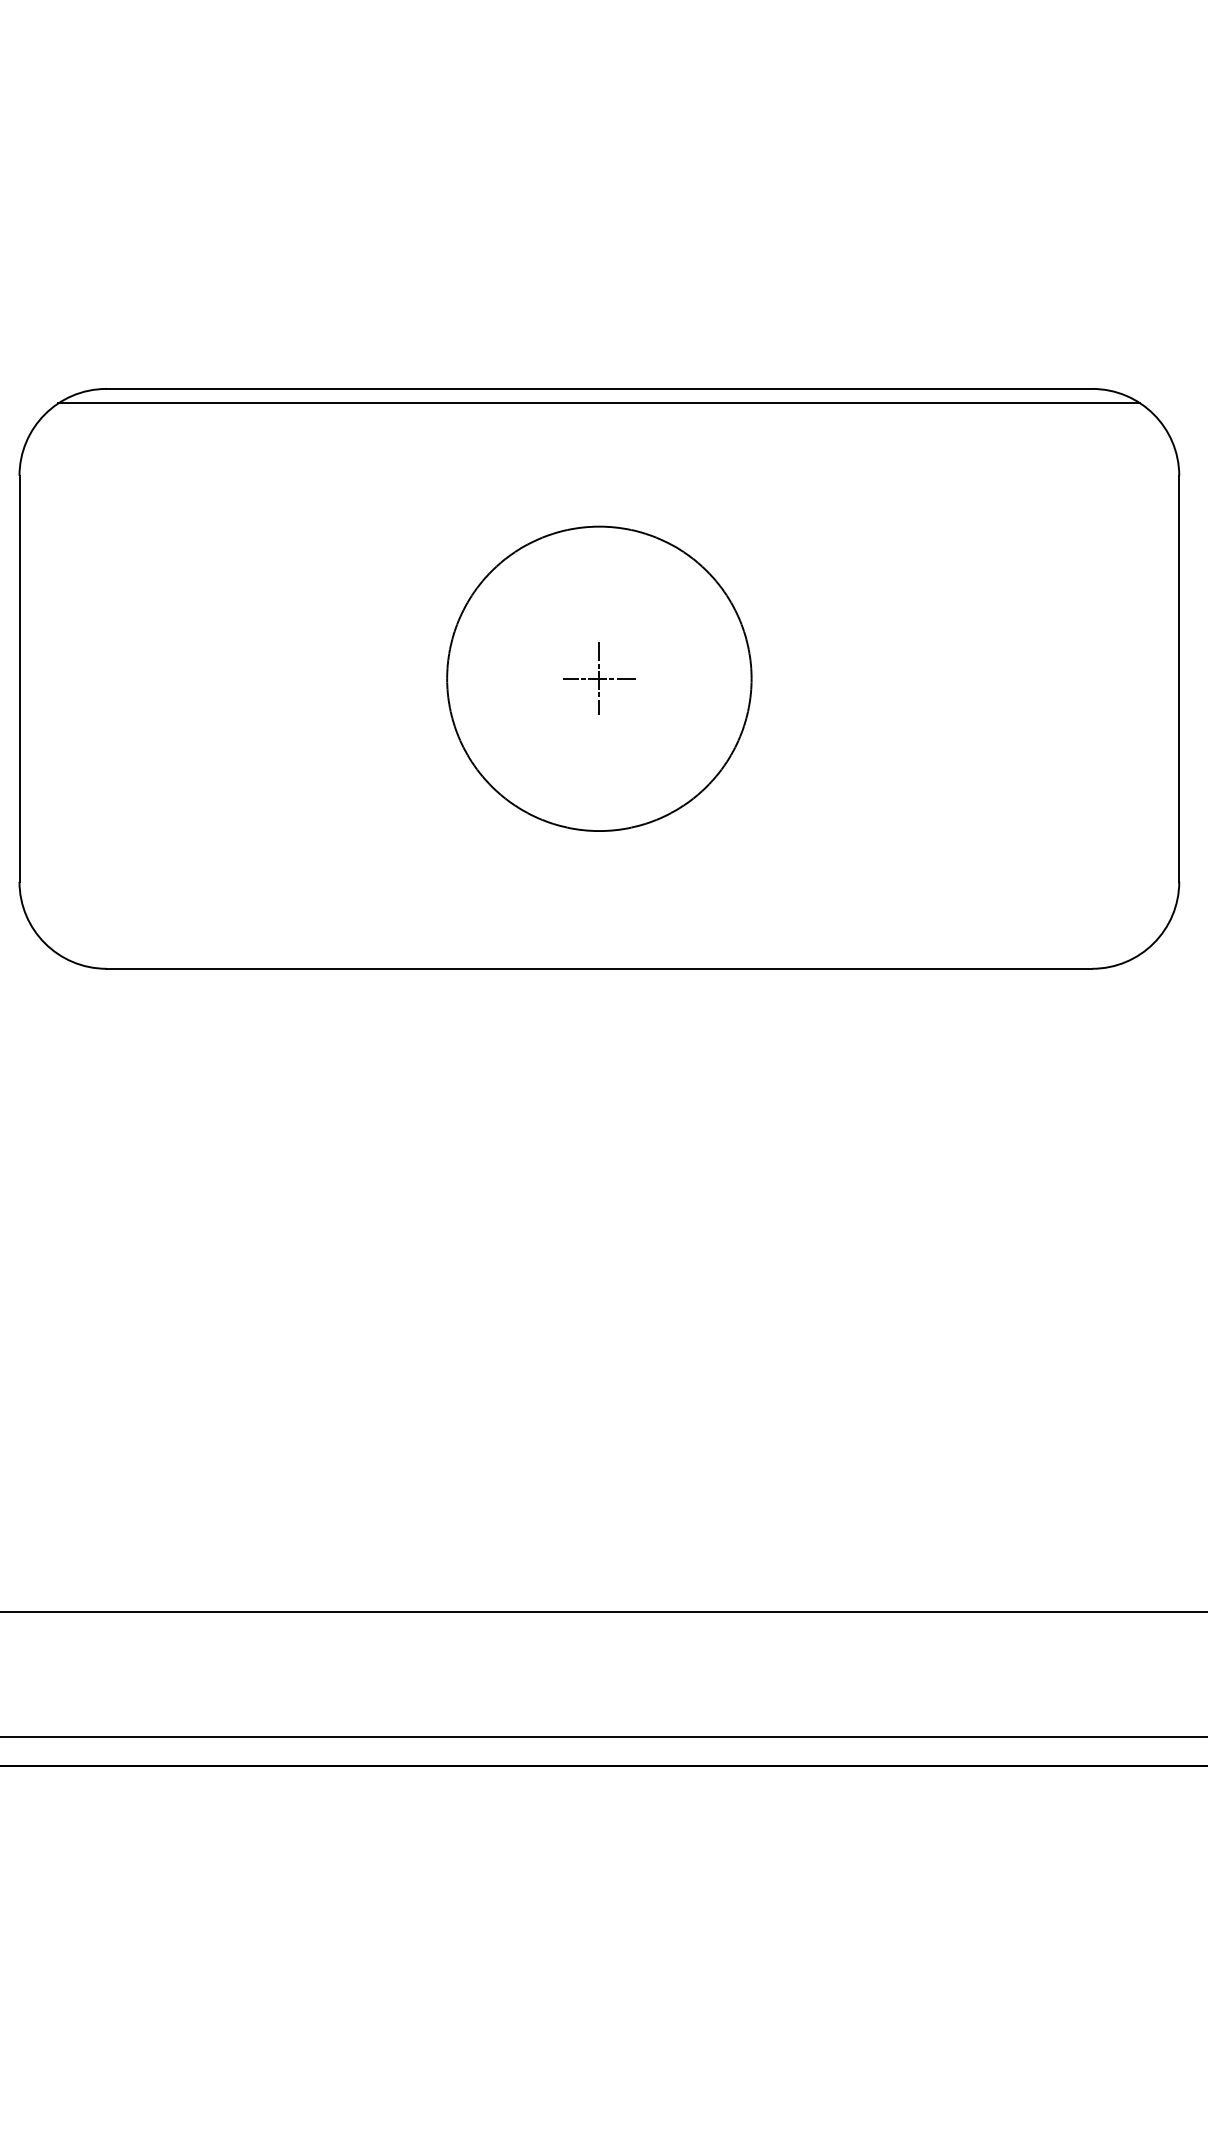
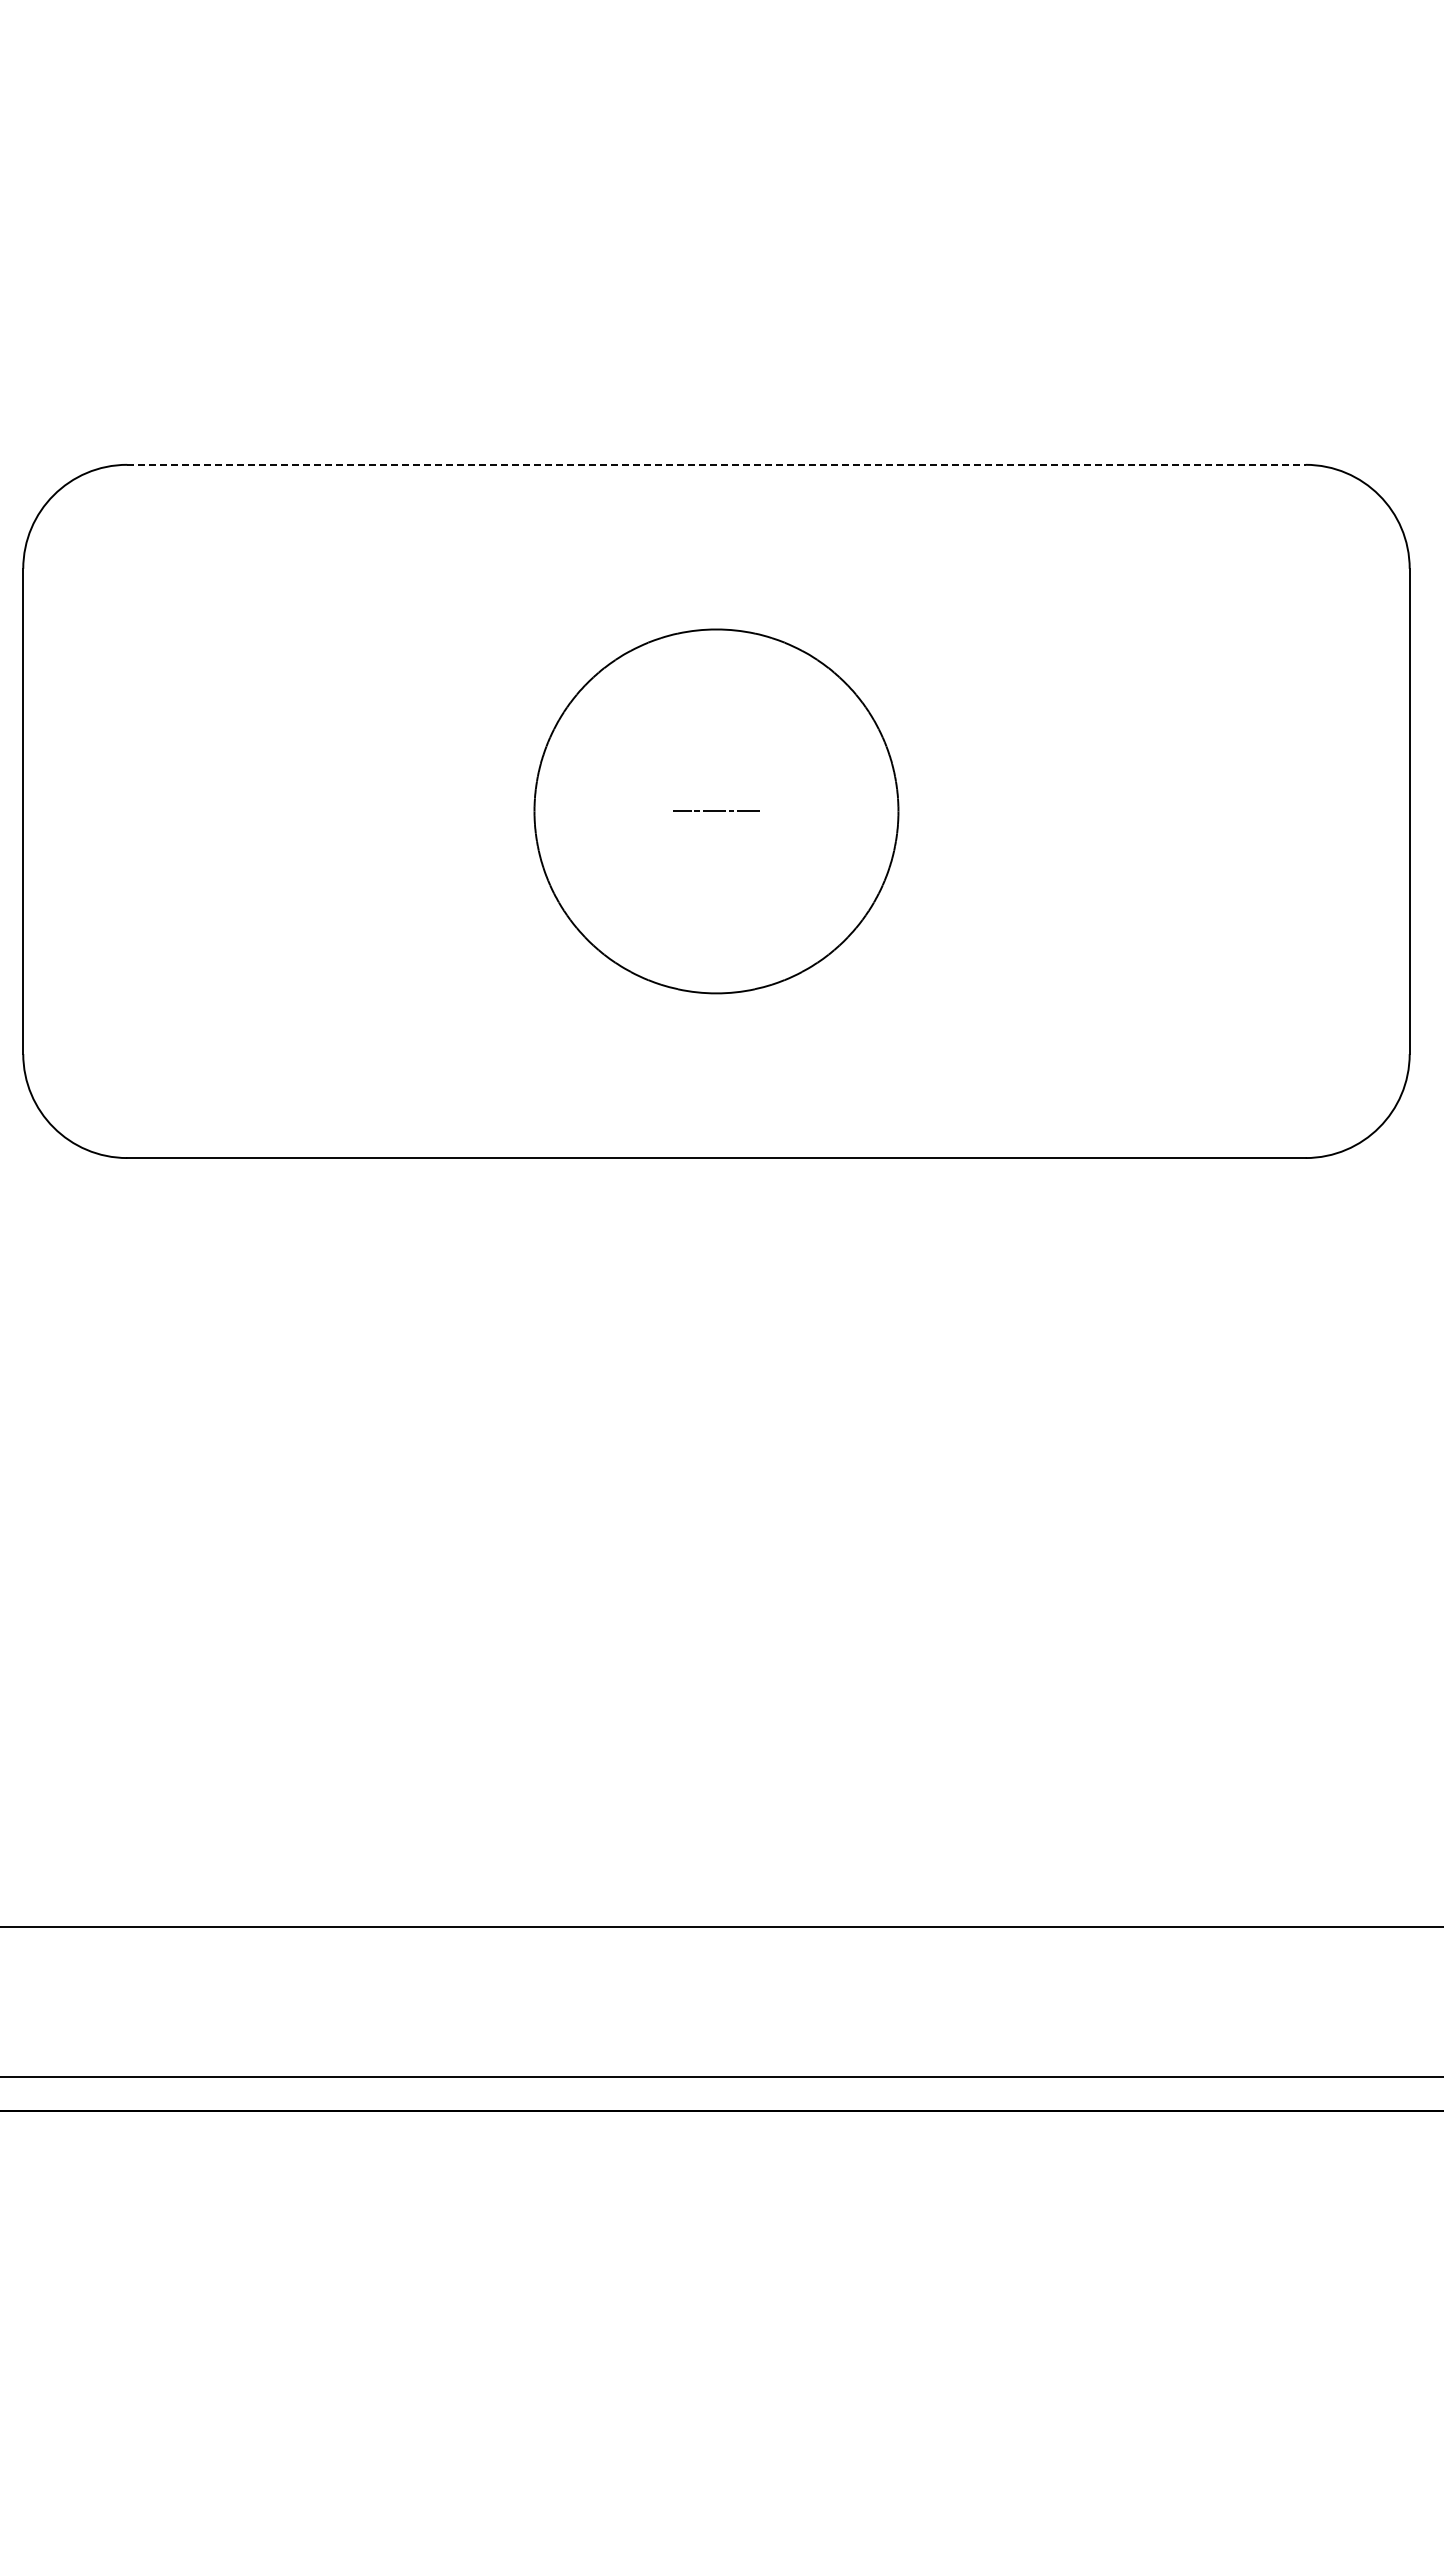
line: (599, 388) -> (716, 464), solid -> dashed
line: (599, 403) -> (716, 482), removed
line: (599, 678) -> (716, 810), removed

